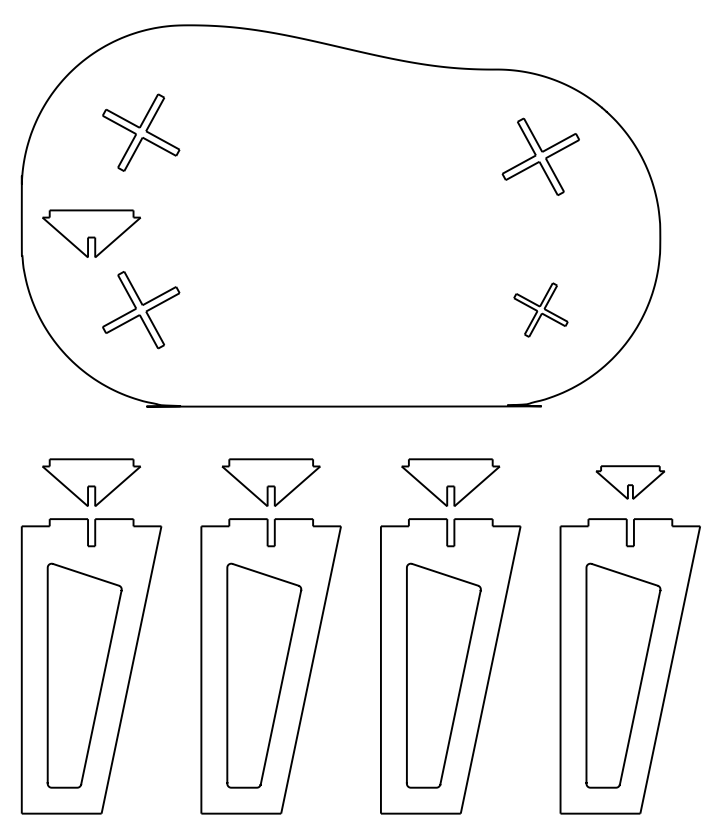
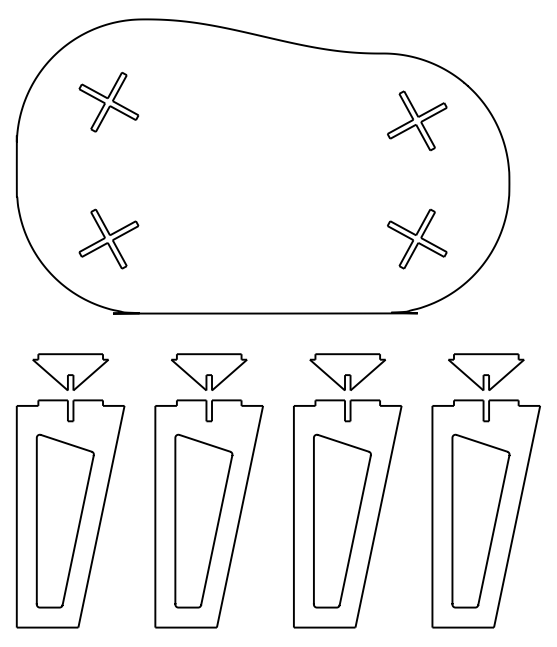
part: (91, 232) -> (70, 179), removed
part: (541, 309) -> (417, 238), size x1.43
part: (630, 481) -> (486, 371), size x1.43

